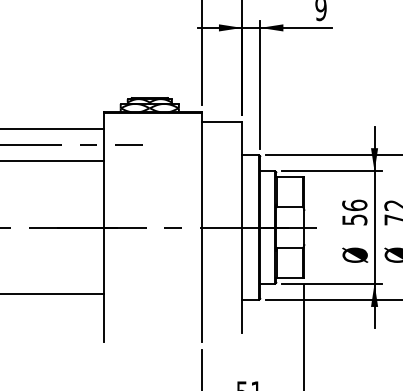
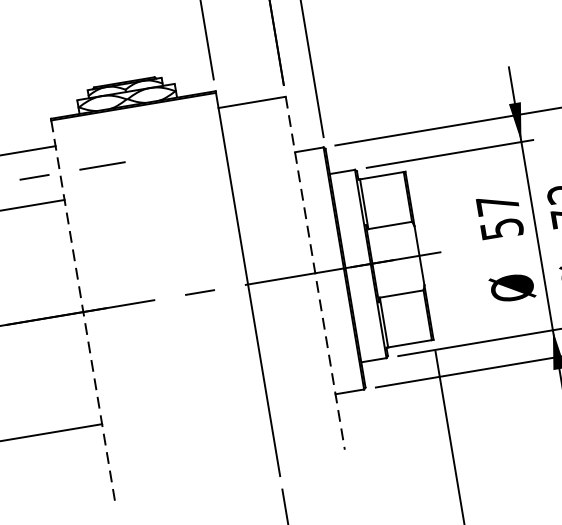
text: (354, 205) -> (497, 204), 56 -> 57
line: (103, 228) -> (83, 313), solid -> dashed
line: (242, 228) -> (316, 274), solid -> dashed

